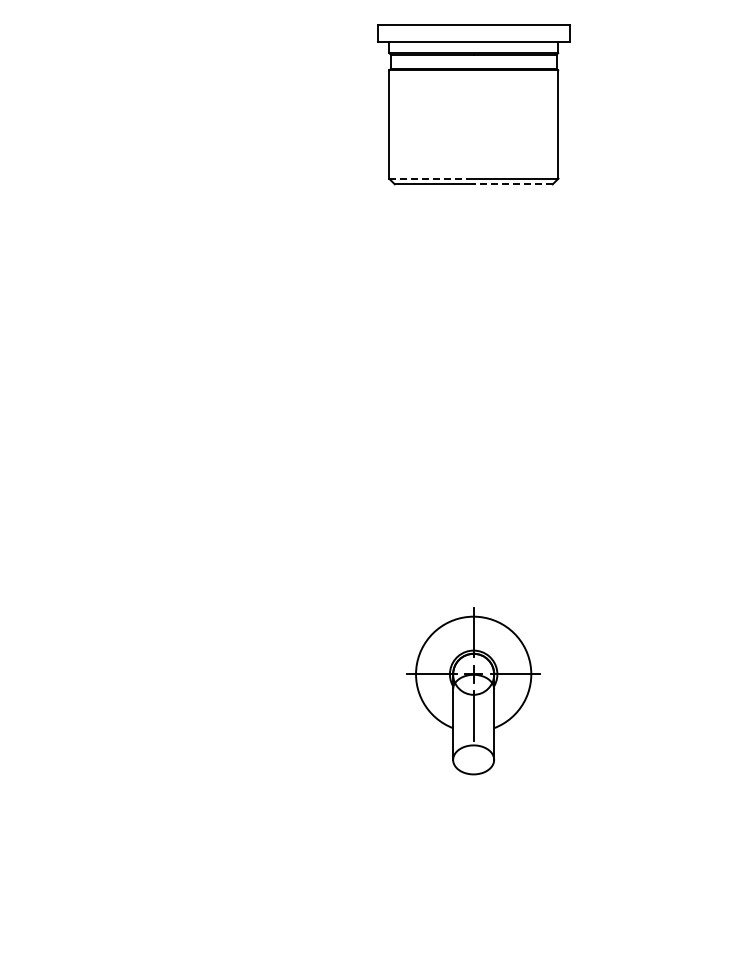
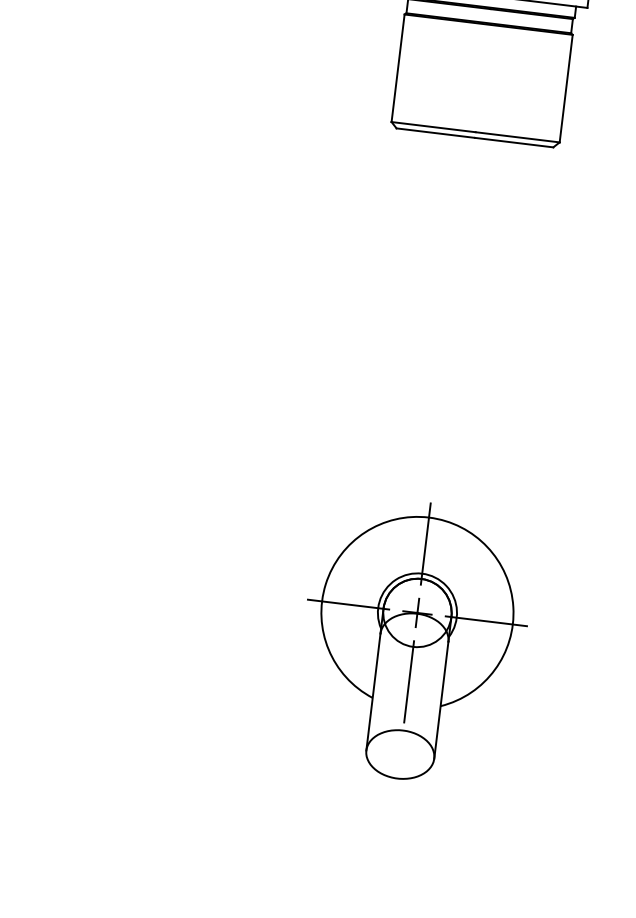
line: (431, 178) -> (433, 127), dashed -> solid
line: (512, 184) -> (513, 142), dashed -> solid
part: (473, 691) -> (413, 641), size x1.67

